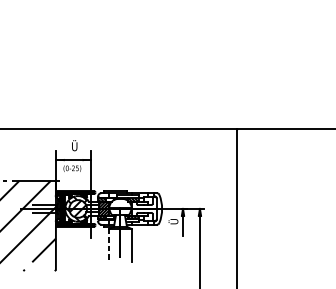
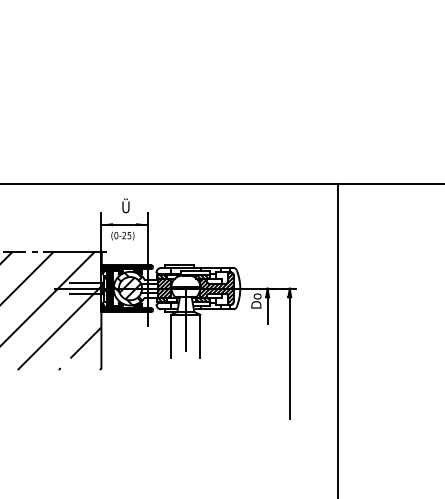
hatch: (143, 208) -> (216, 287), added
text: (172, 217) -> (254, 300), Ü -> Do
line: (109, 245) -> (171, 336), dashed -> solid

